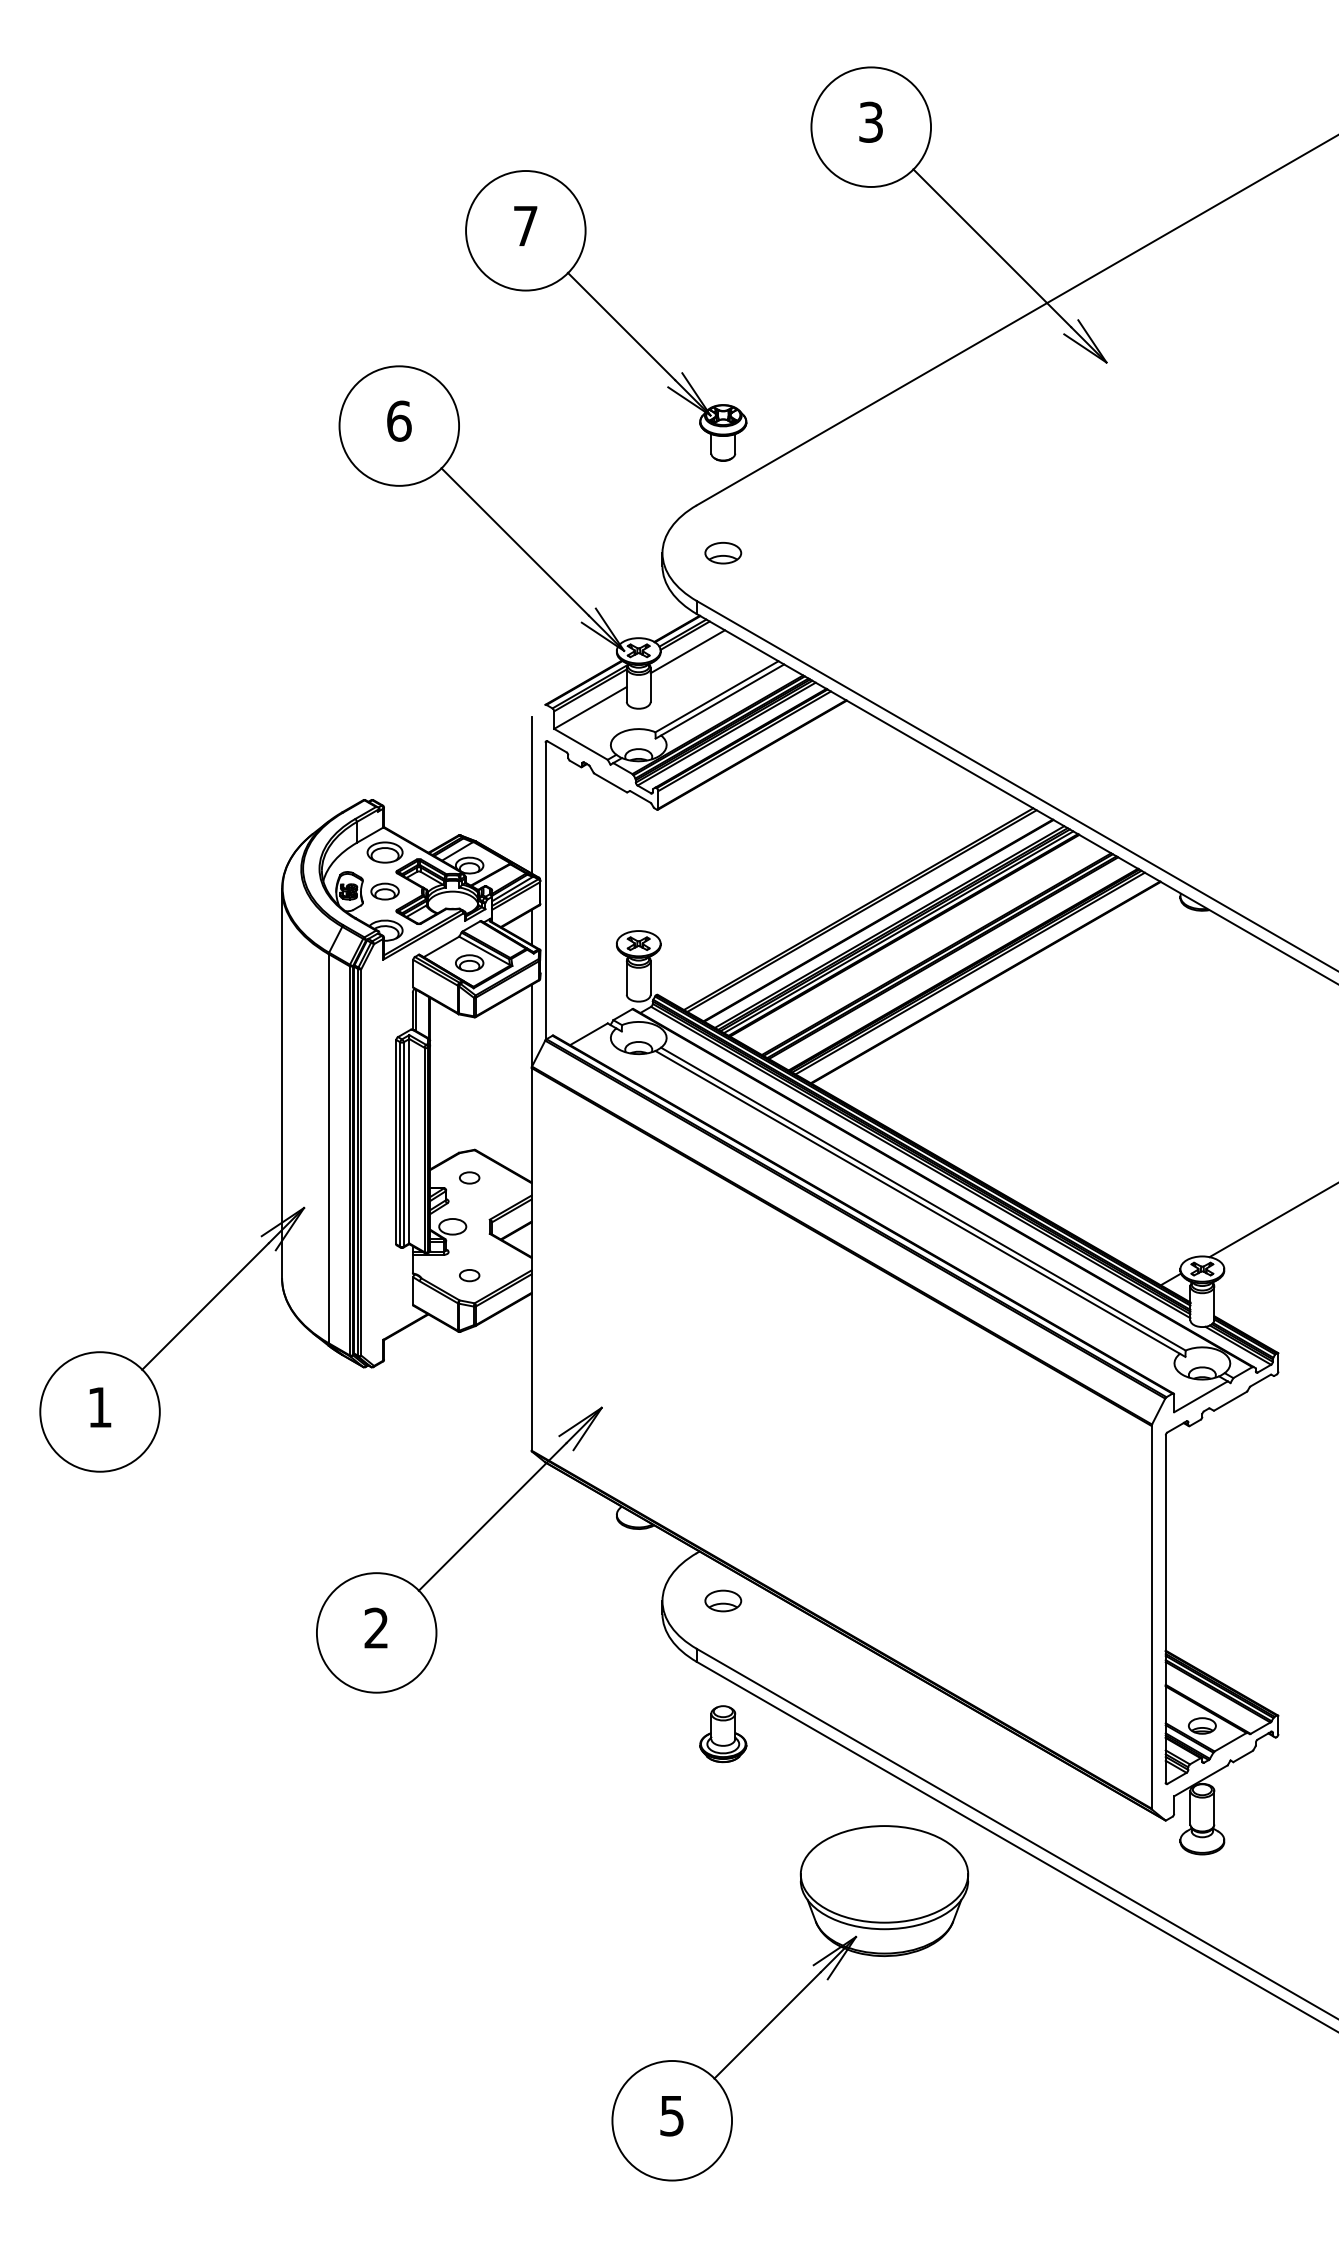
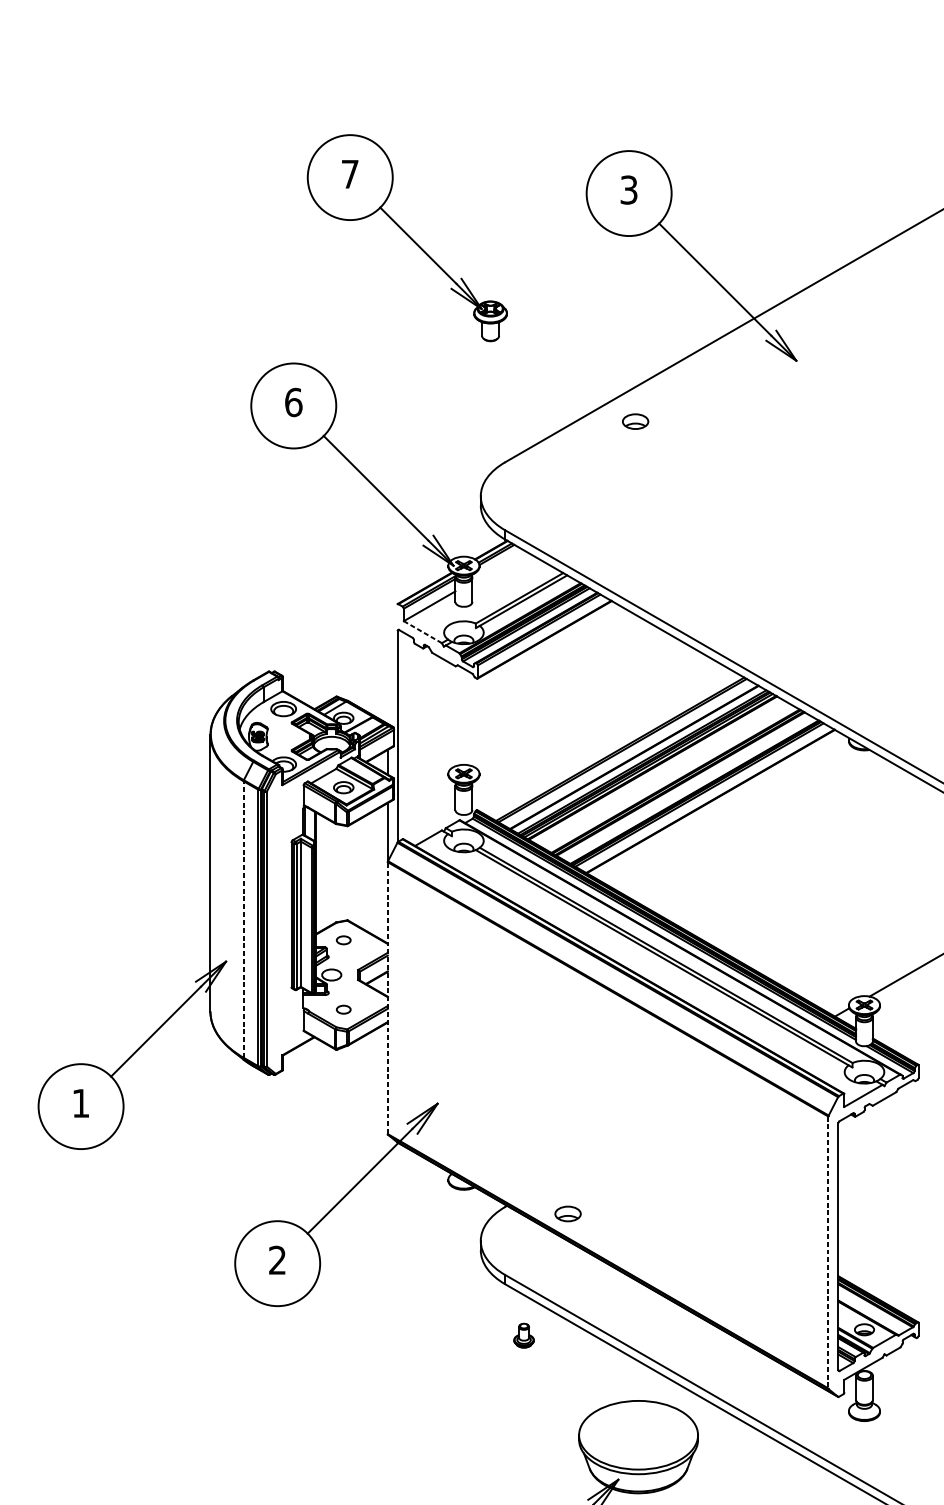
part: (606, 315) -> (407, 237), moved
part: (723, 553) -> (635, 421), moved
line: (687, 651) -> (498, 566), removed
line: (580, 744) -> (422, 632), solid -> dashed
line: (531, 794) -> (387, 667), removed
part: (384, 891) -> (283, 736), removed
line: (328, 1148) -> (243, 919), solid -> dashed
line: (531, 1258) -> (387, 997), solid -> dashed
part: (723, 1600) -> (568, 1213), moved
line: (1151, 1617) -> (828, 1252), solid -> dashed
part: (723, 1734) -> (524, 1335), size x0.6

